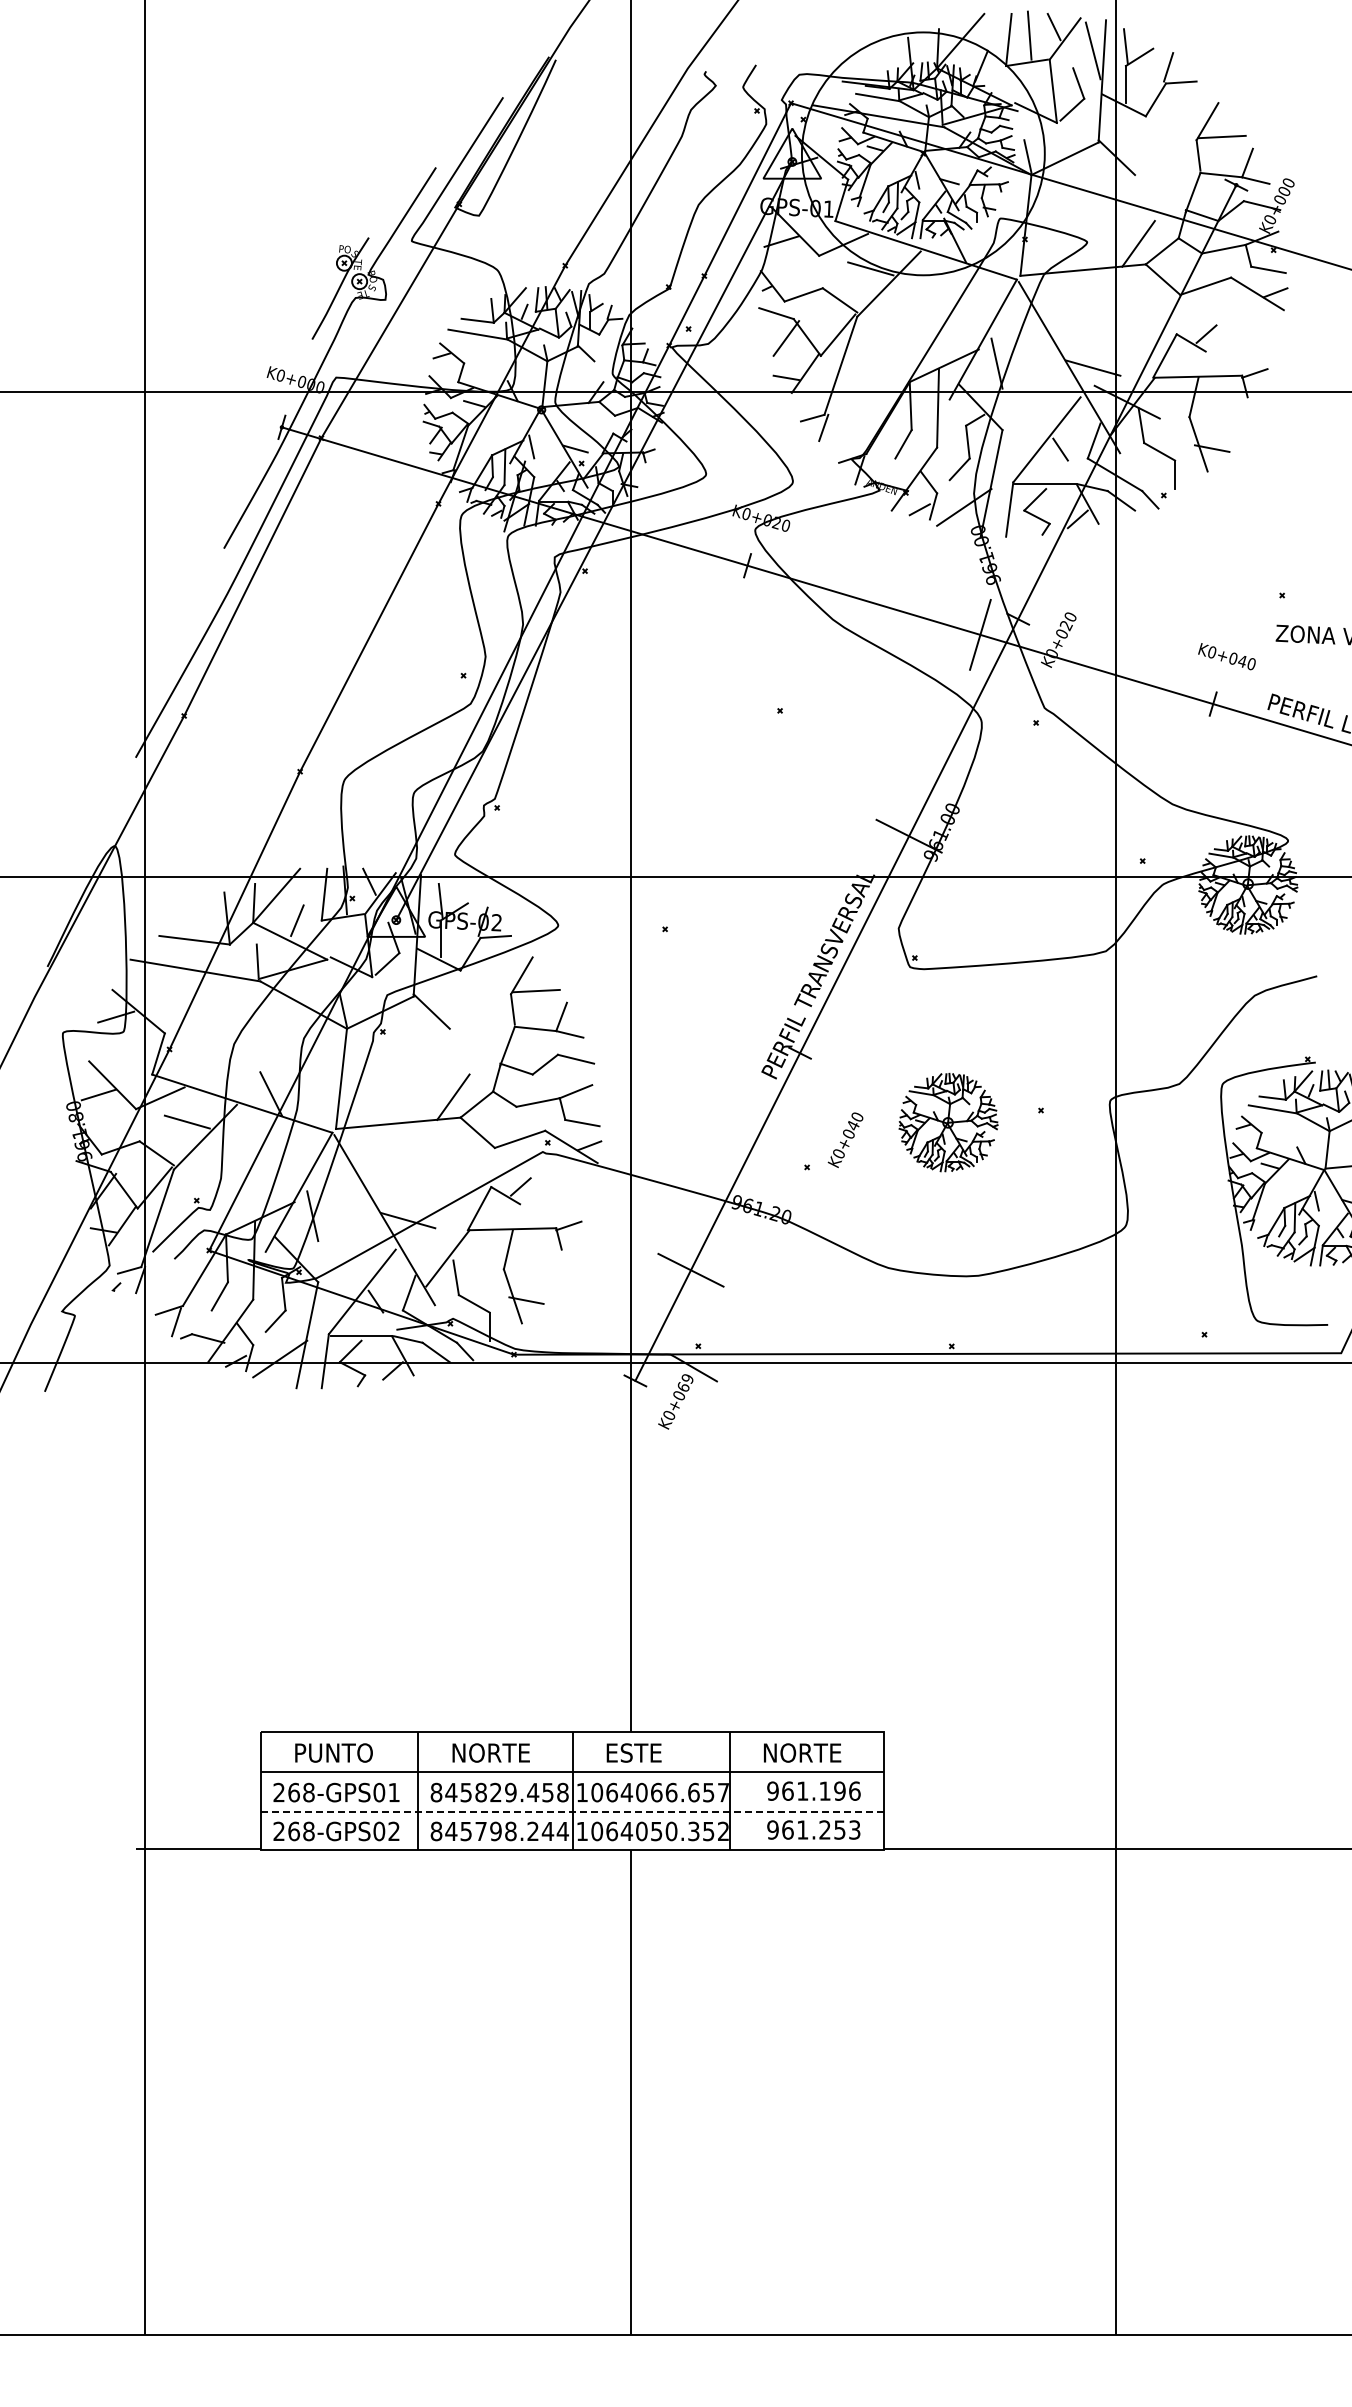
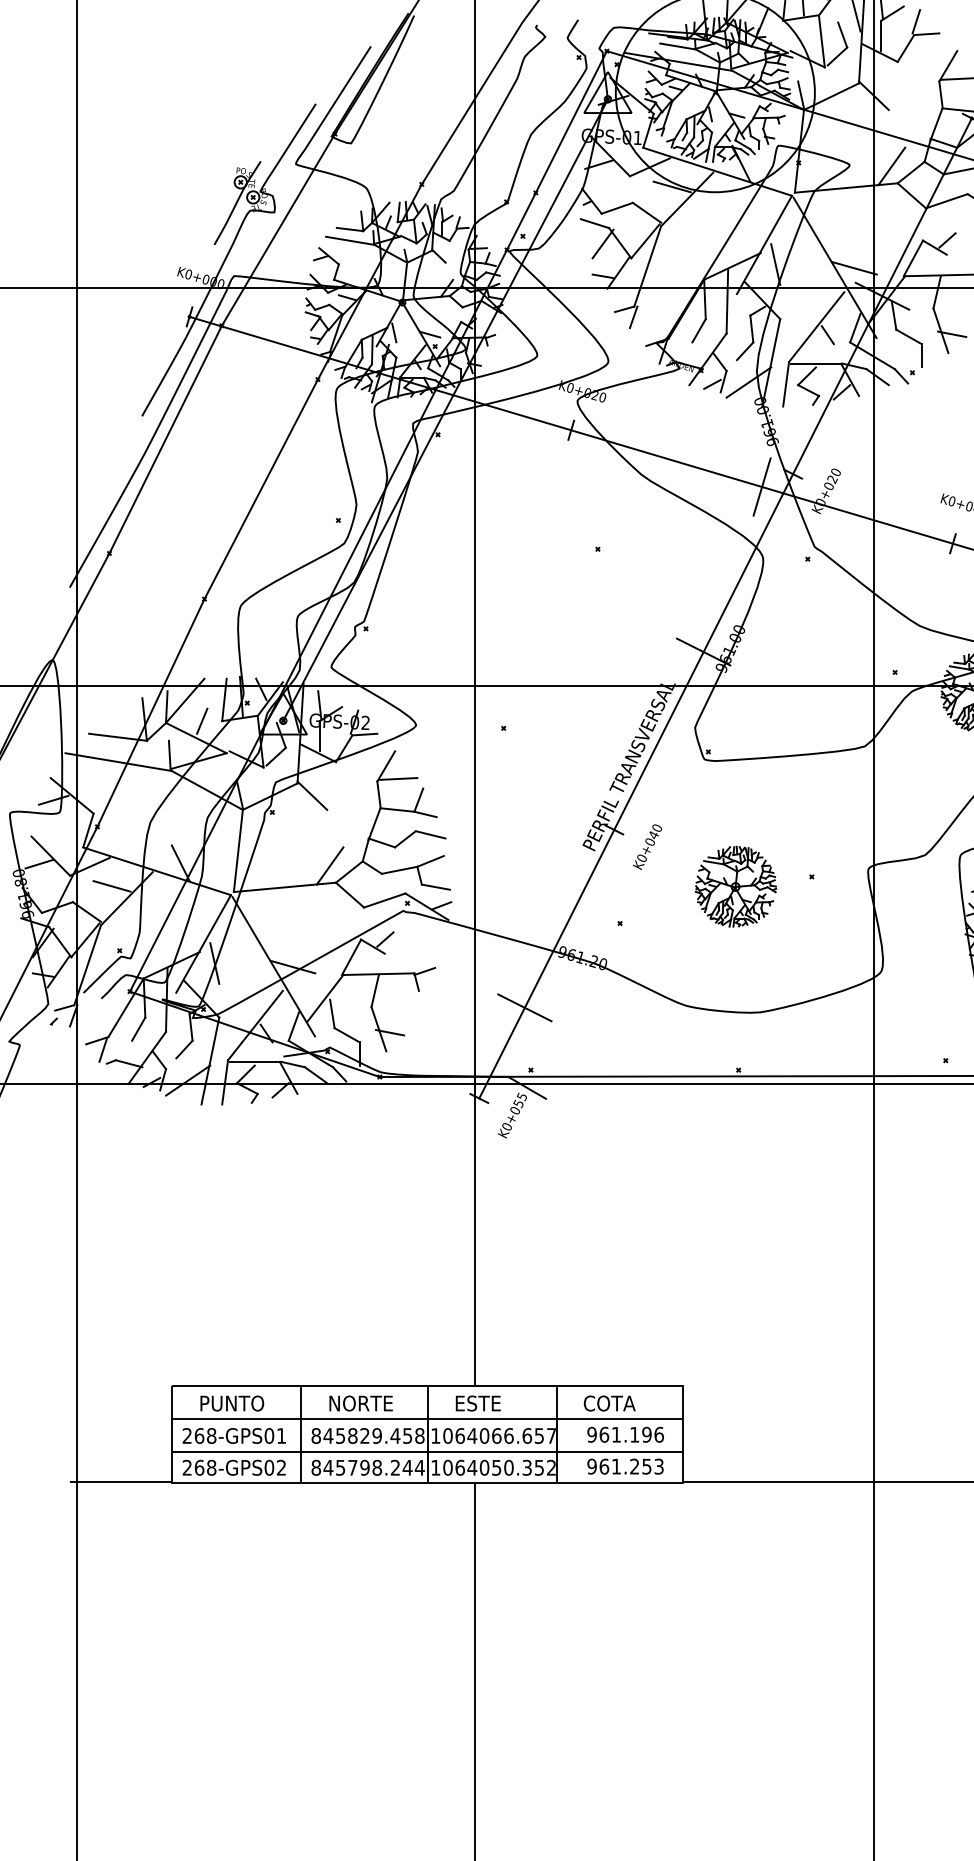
text: (845, 1139) -> (647, 846), moved
text: (684, 1382) -> (519, 1099), K0+069 -> K0+055
text: (802, 1752) -> (616, 1403), NORTE -> COTA
line: (572, 1811) -> (427, 1451), dashed -> solid

